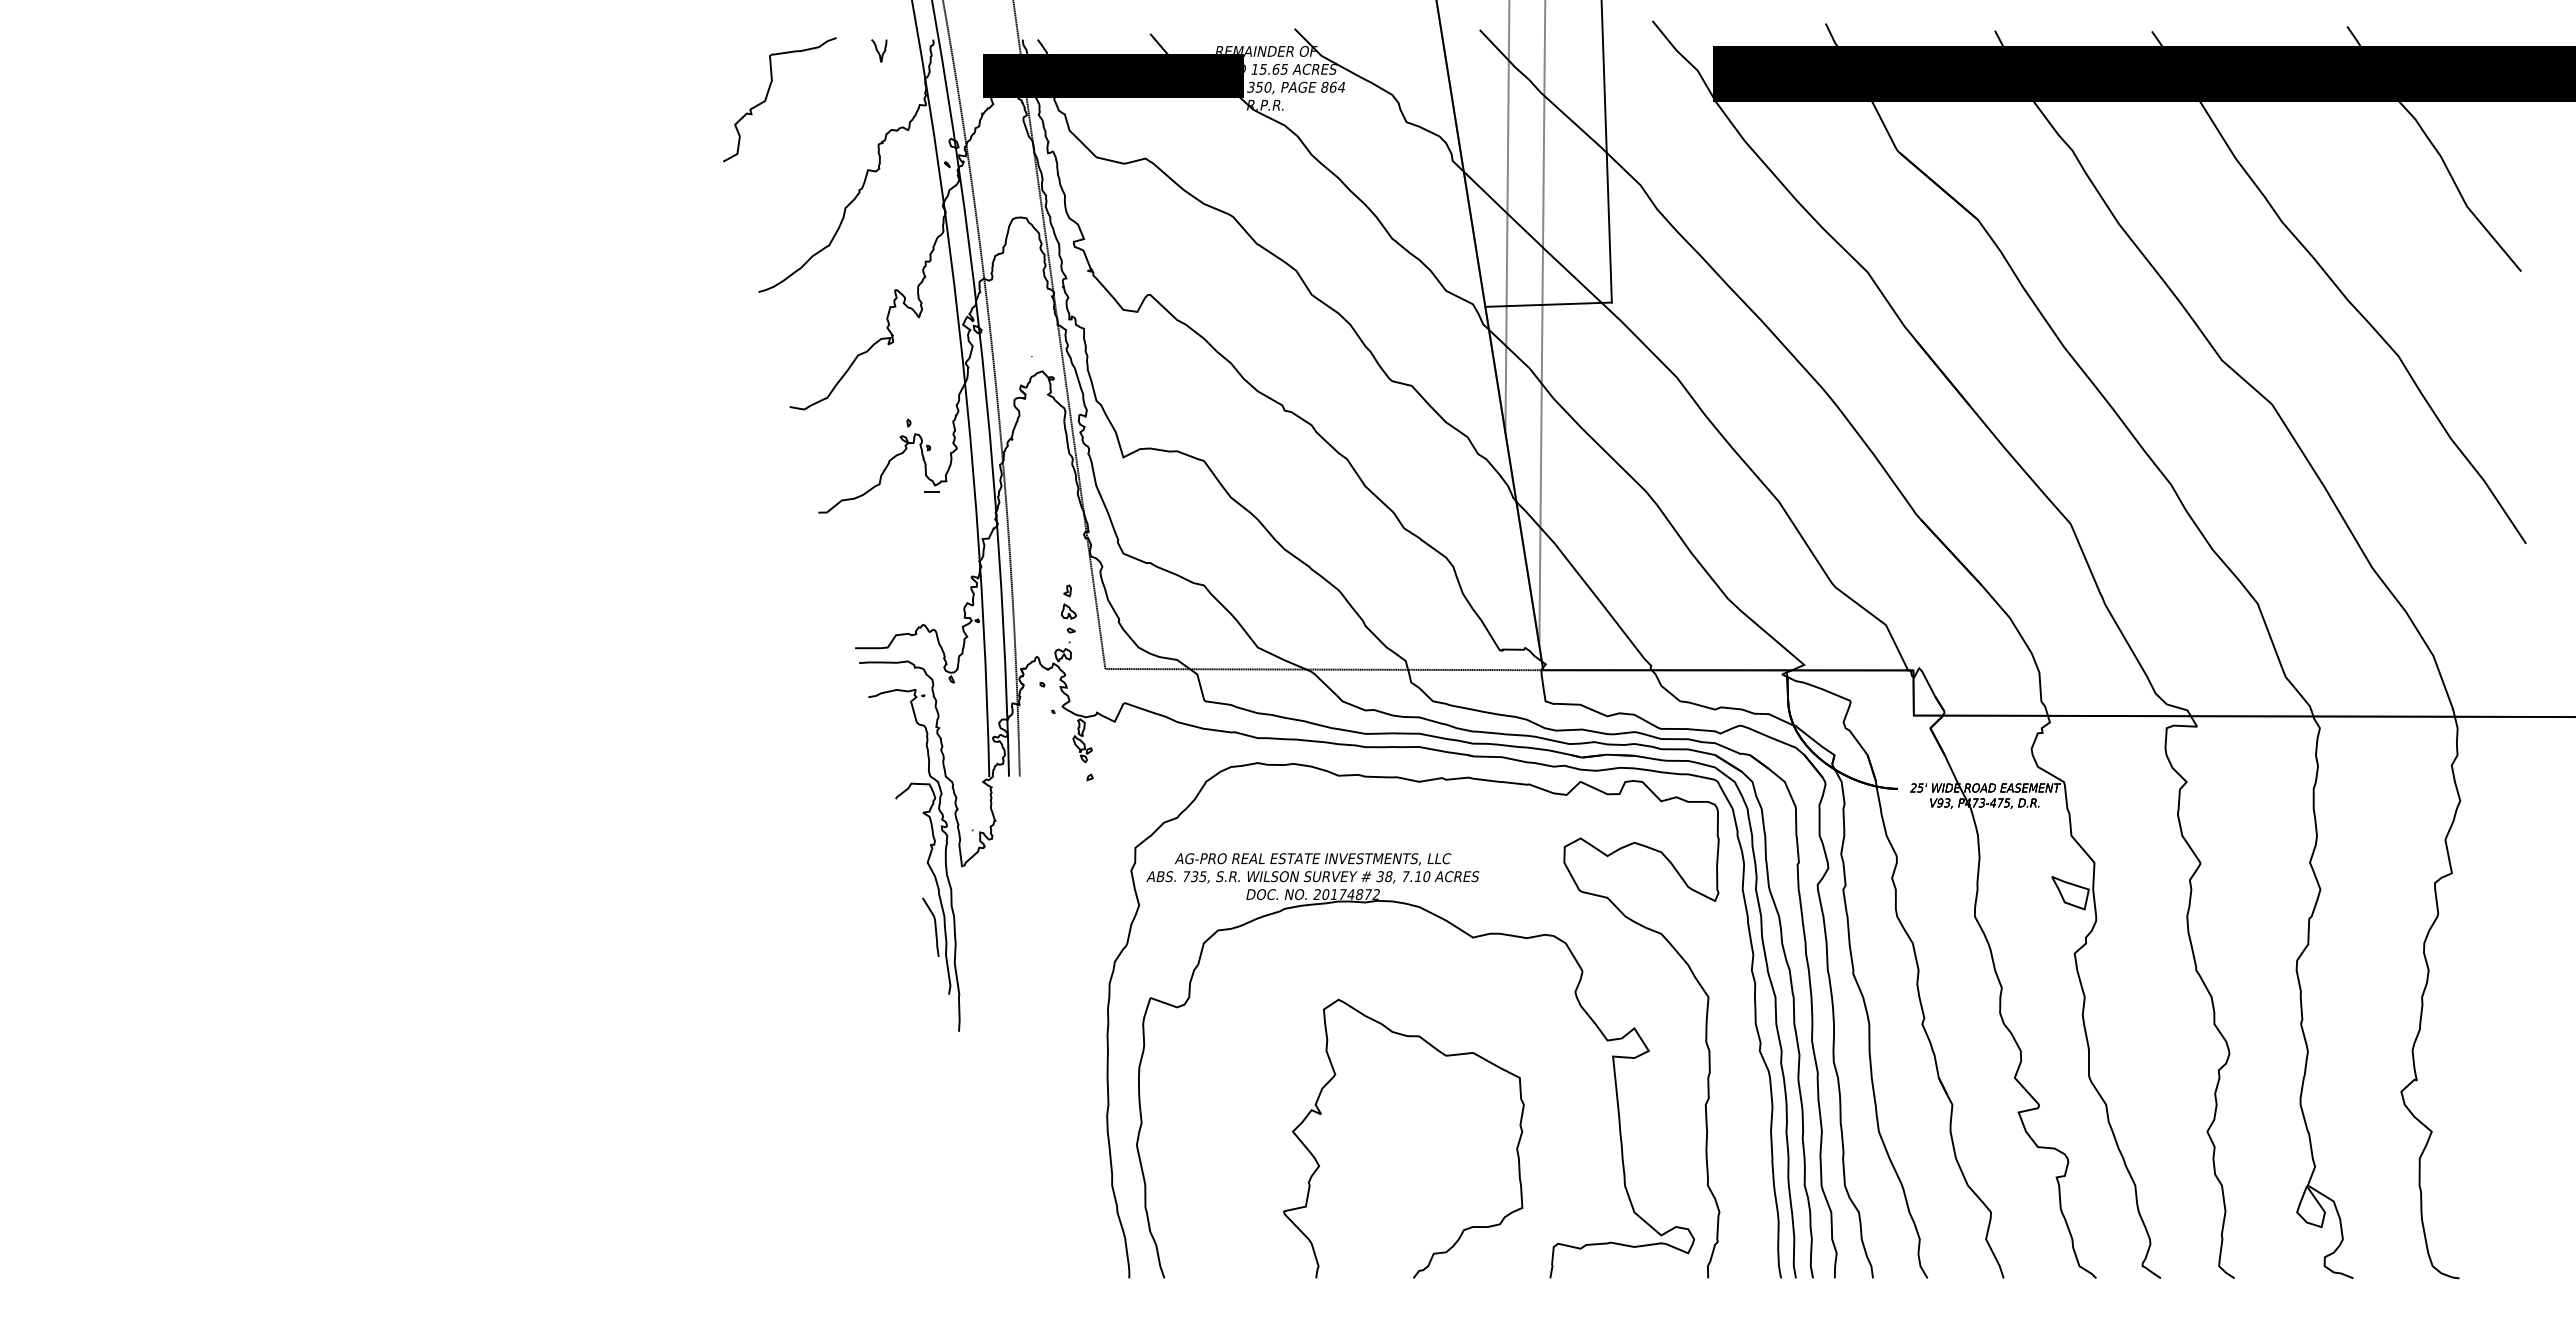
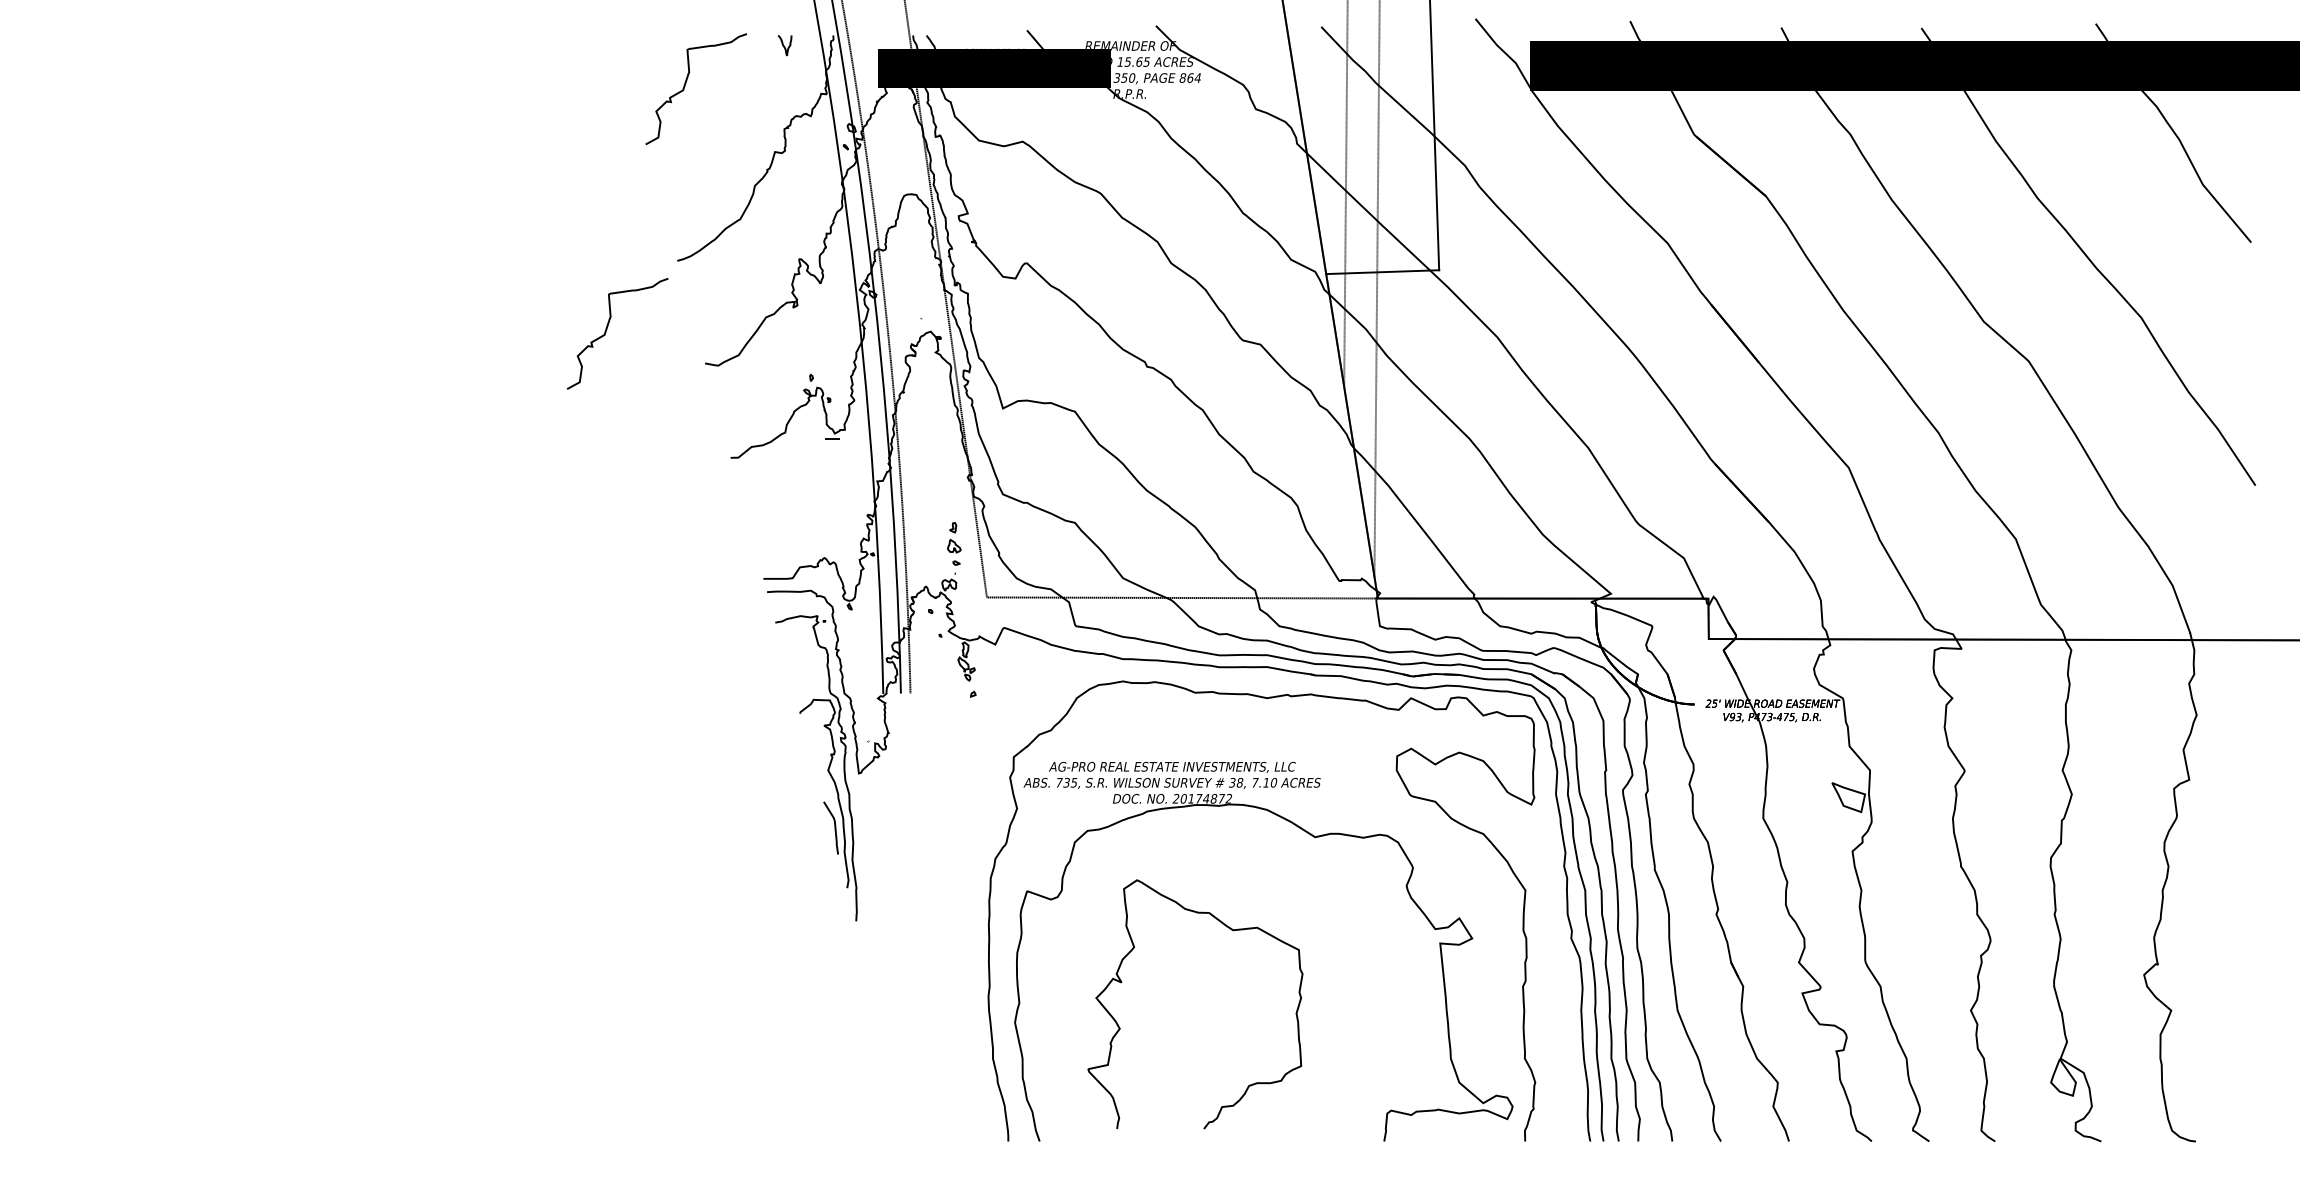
curve: (680, 368) -> (607, 329), added
curve: (1321, 1114) -> (1121, 982), moved

